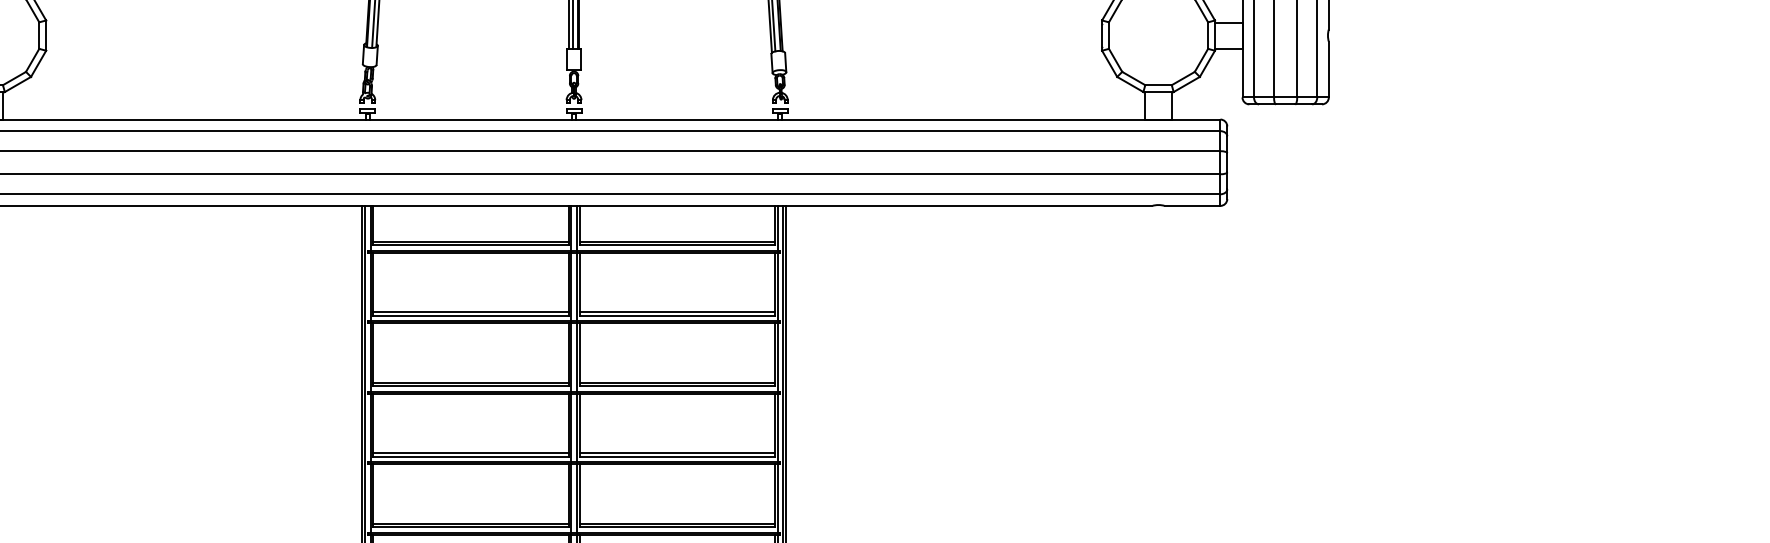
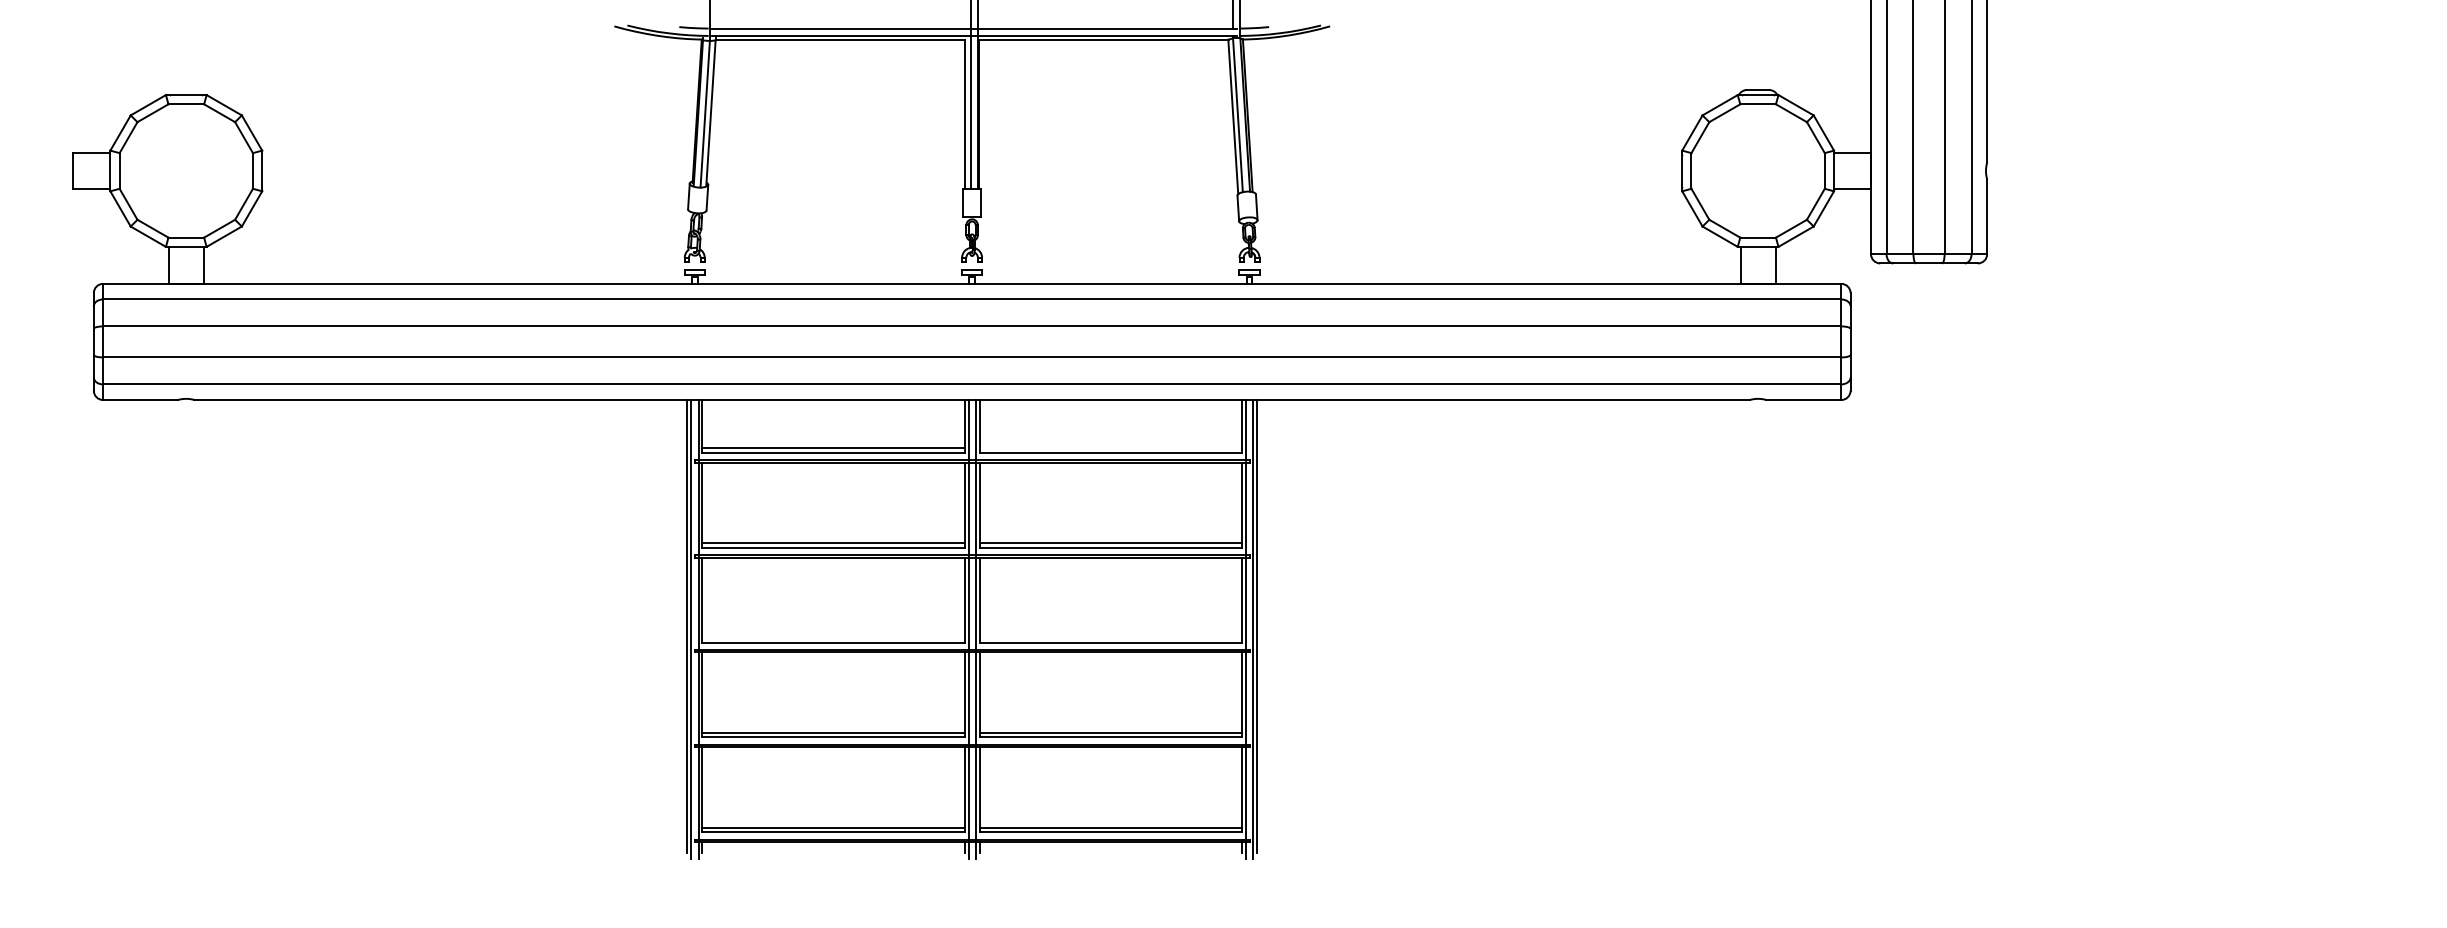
line: (676, 241) -> (1110, 448), removed
line: (470, 382) -> (833, 637), removed
line: (676, 382) -> (1110, 637), removed

